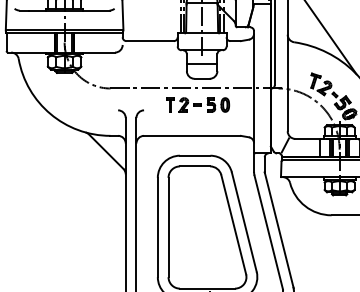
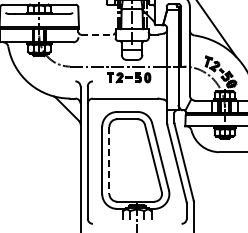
line: (150, 40) -> (97, 34), solid -> dashed
line: (168, 227) -> (109, 160), solid -> dashed

